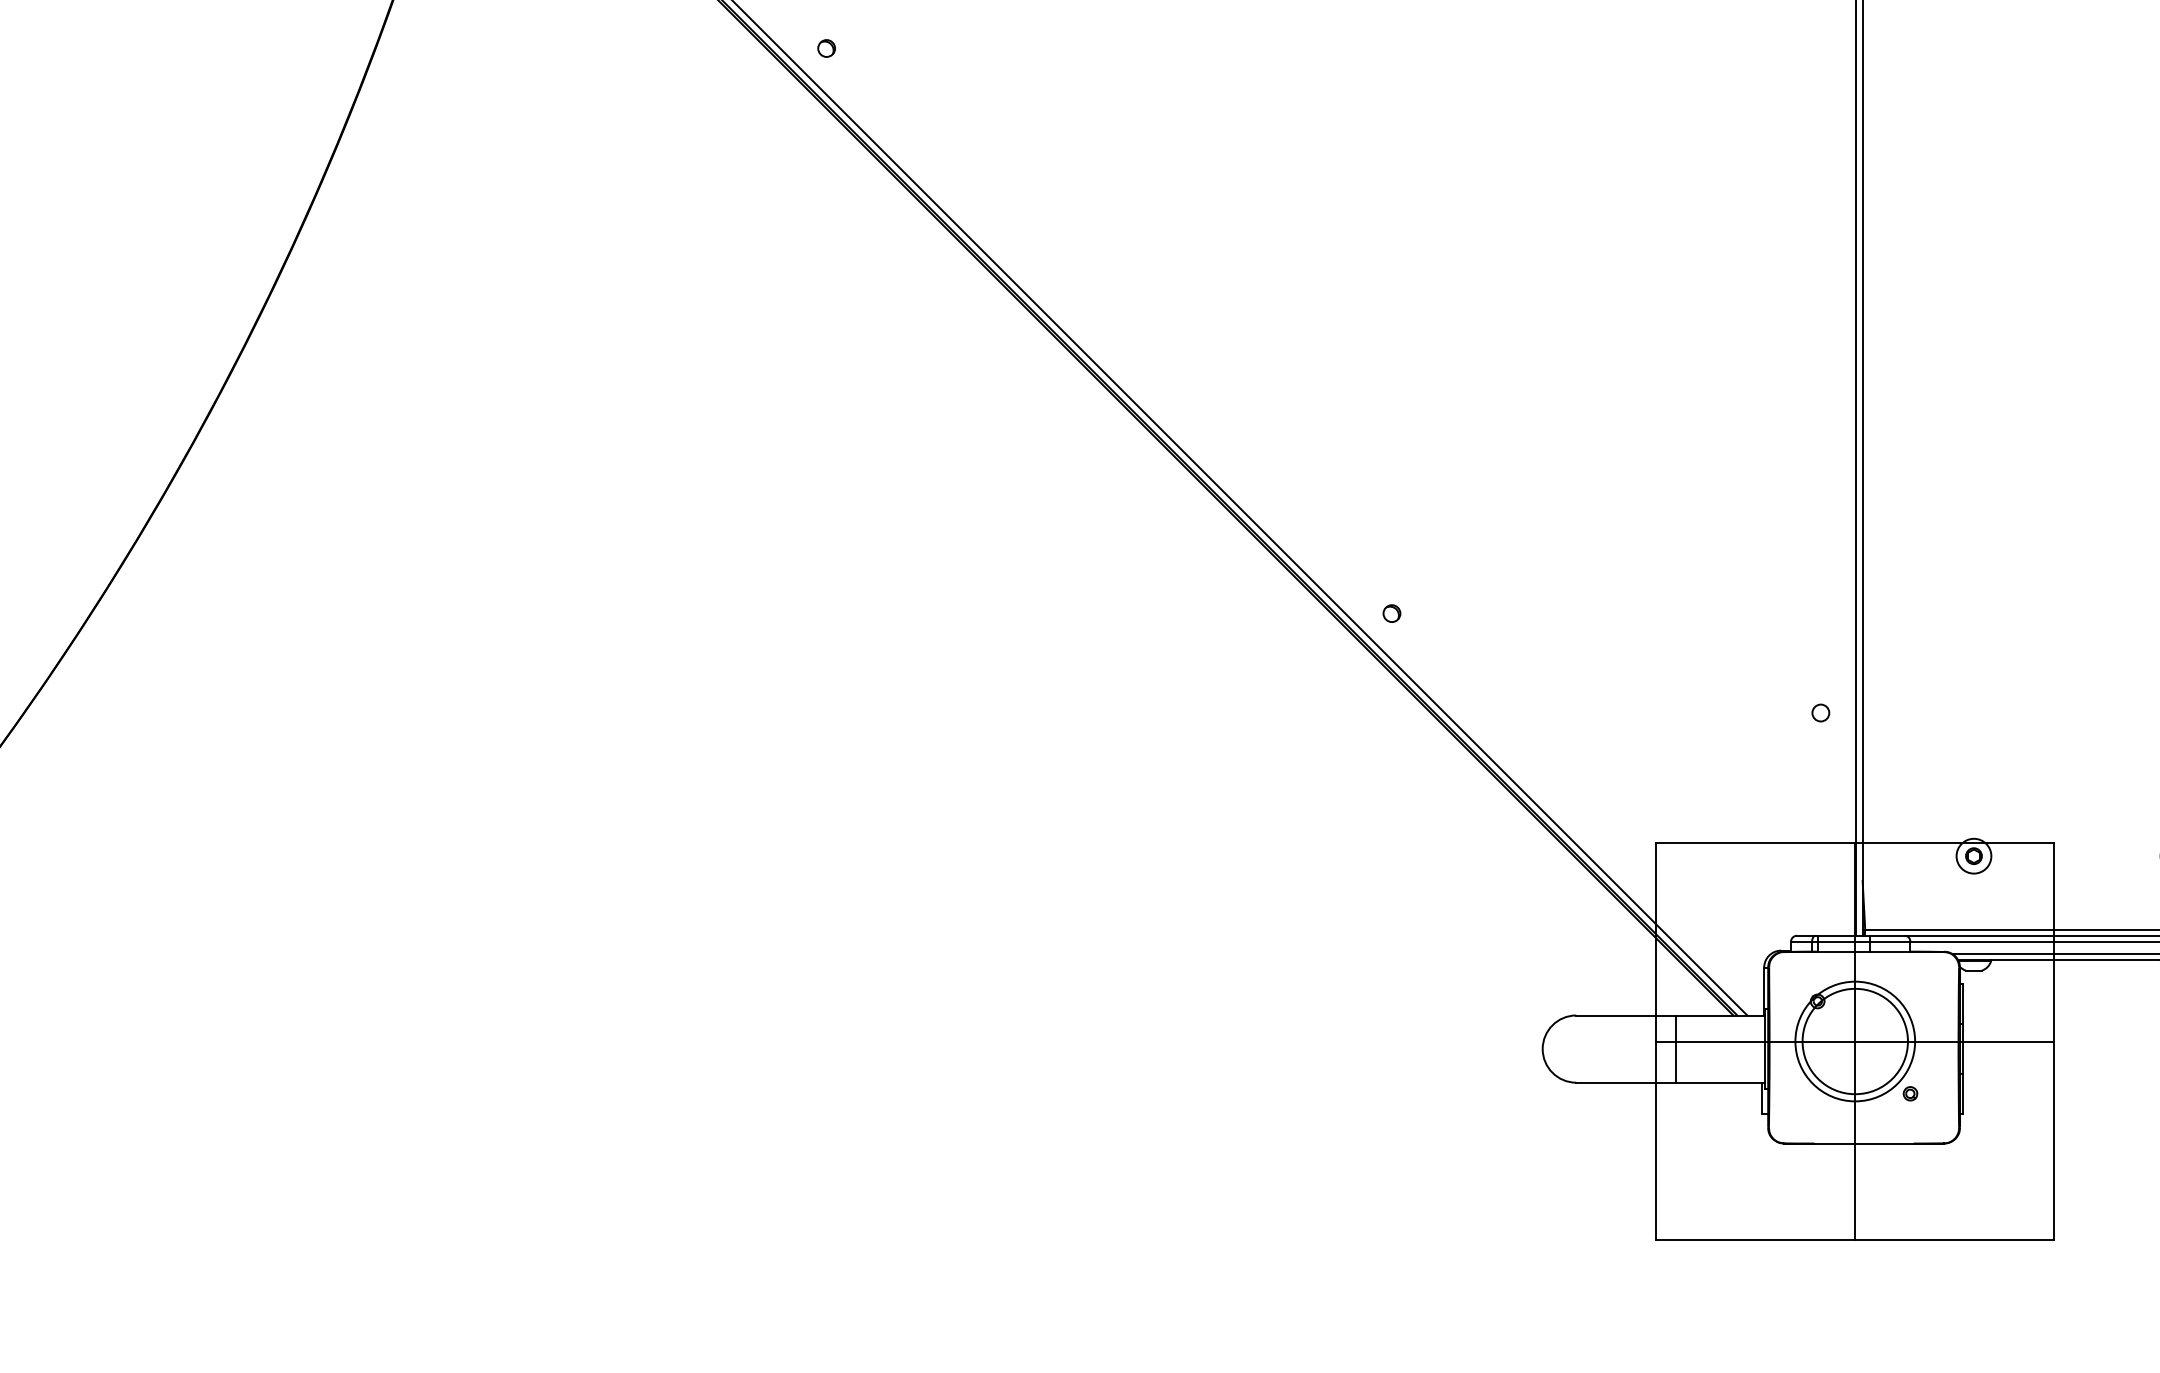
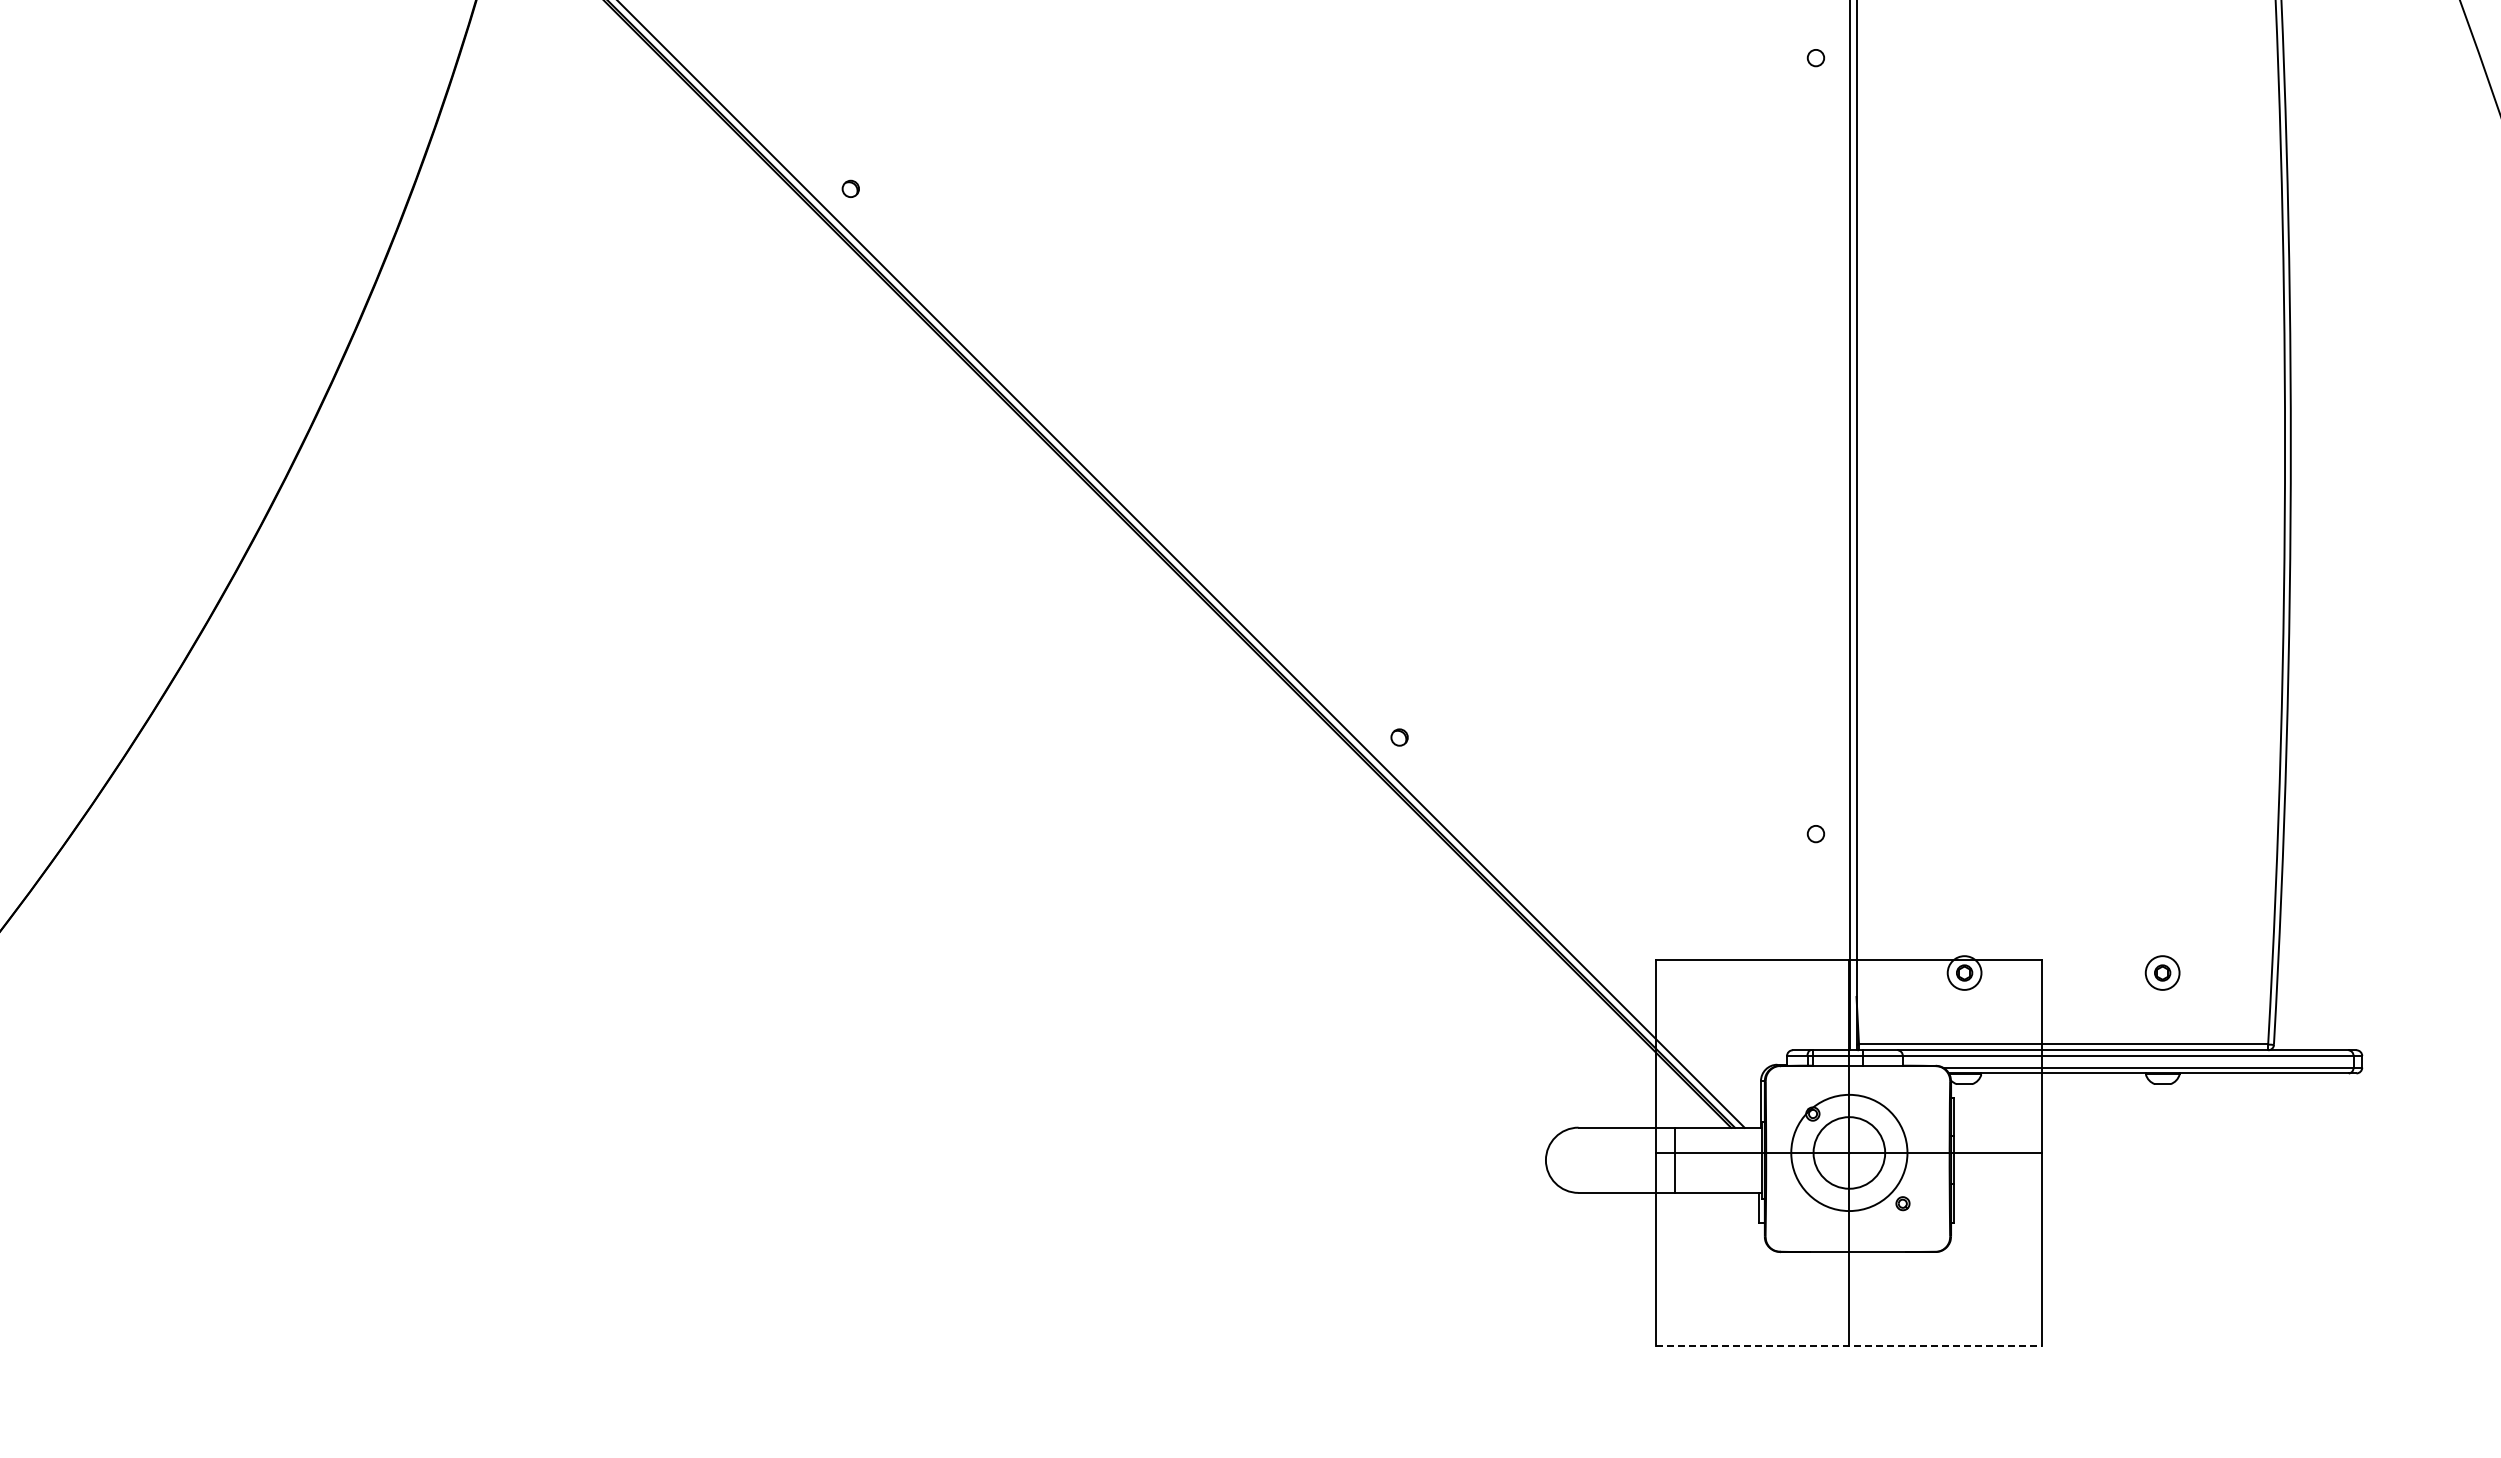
circle: (1855, 1041) -> (1849, 1152), size x0.7
line: (1855, 1239) -> (1849, 1345), solid -> dashed

